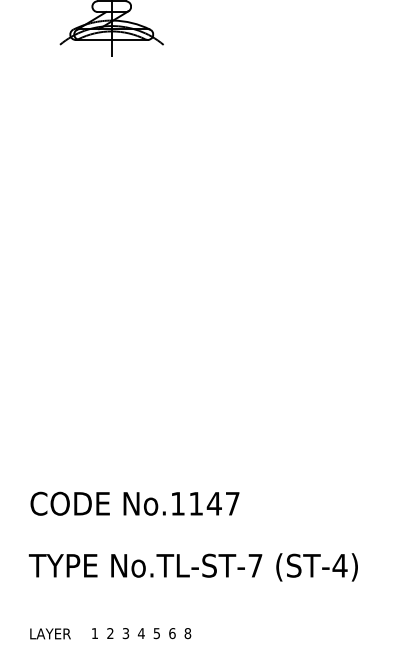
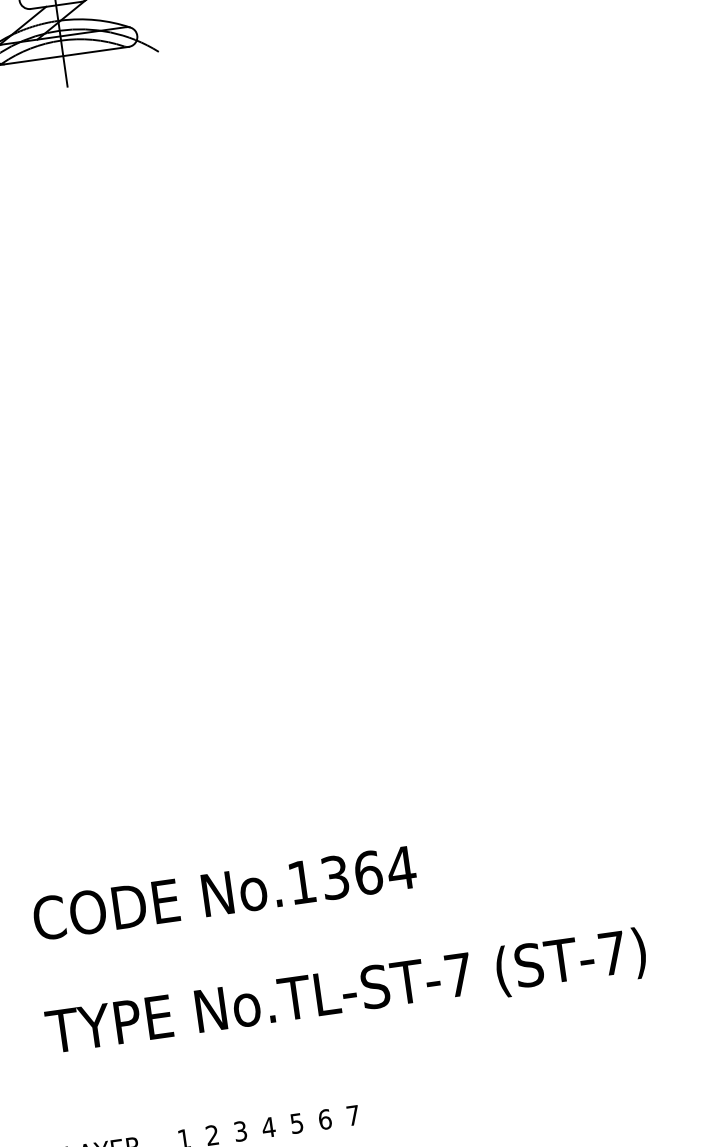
text: (214, 503) -> (368, 872), No.1147 -> No.1364
text: (339, 565) -> (611, 953), (ST-4) -> (ST-7)
text: (187, 633) -> (352, 1115), 8 -> 7

